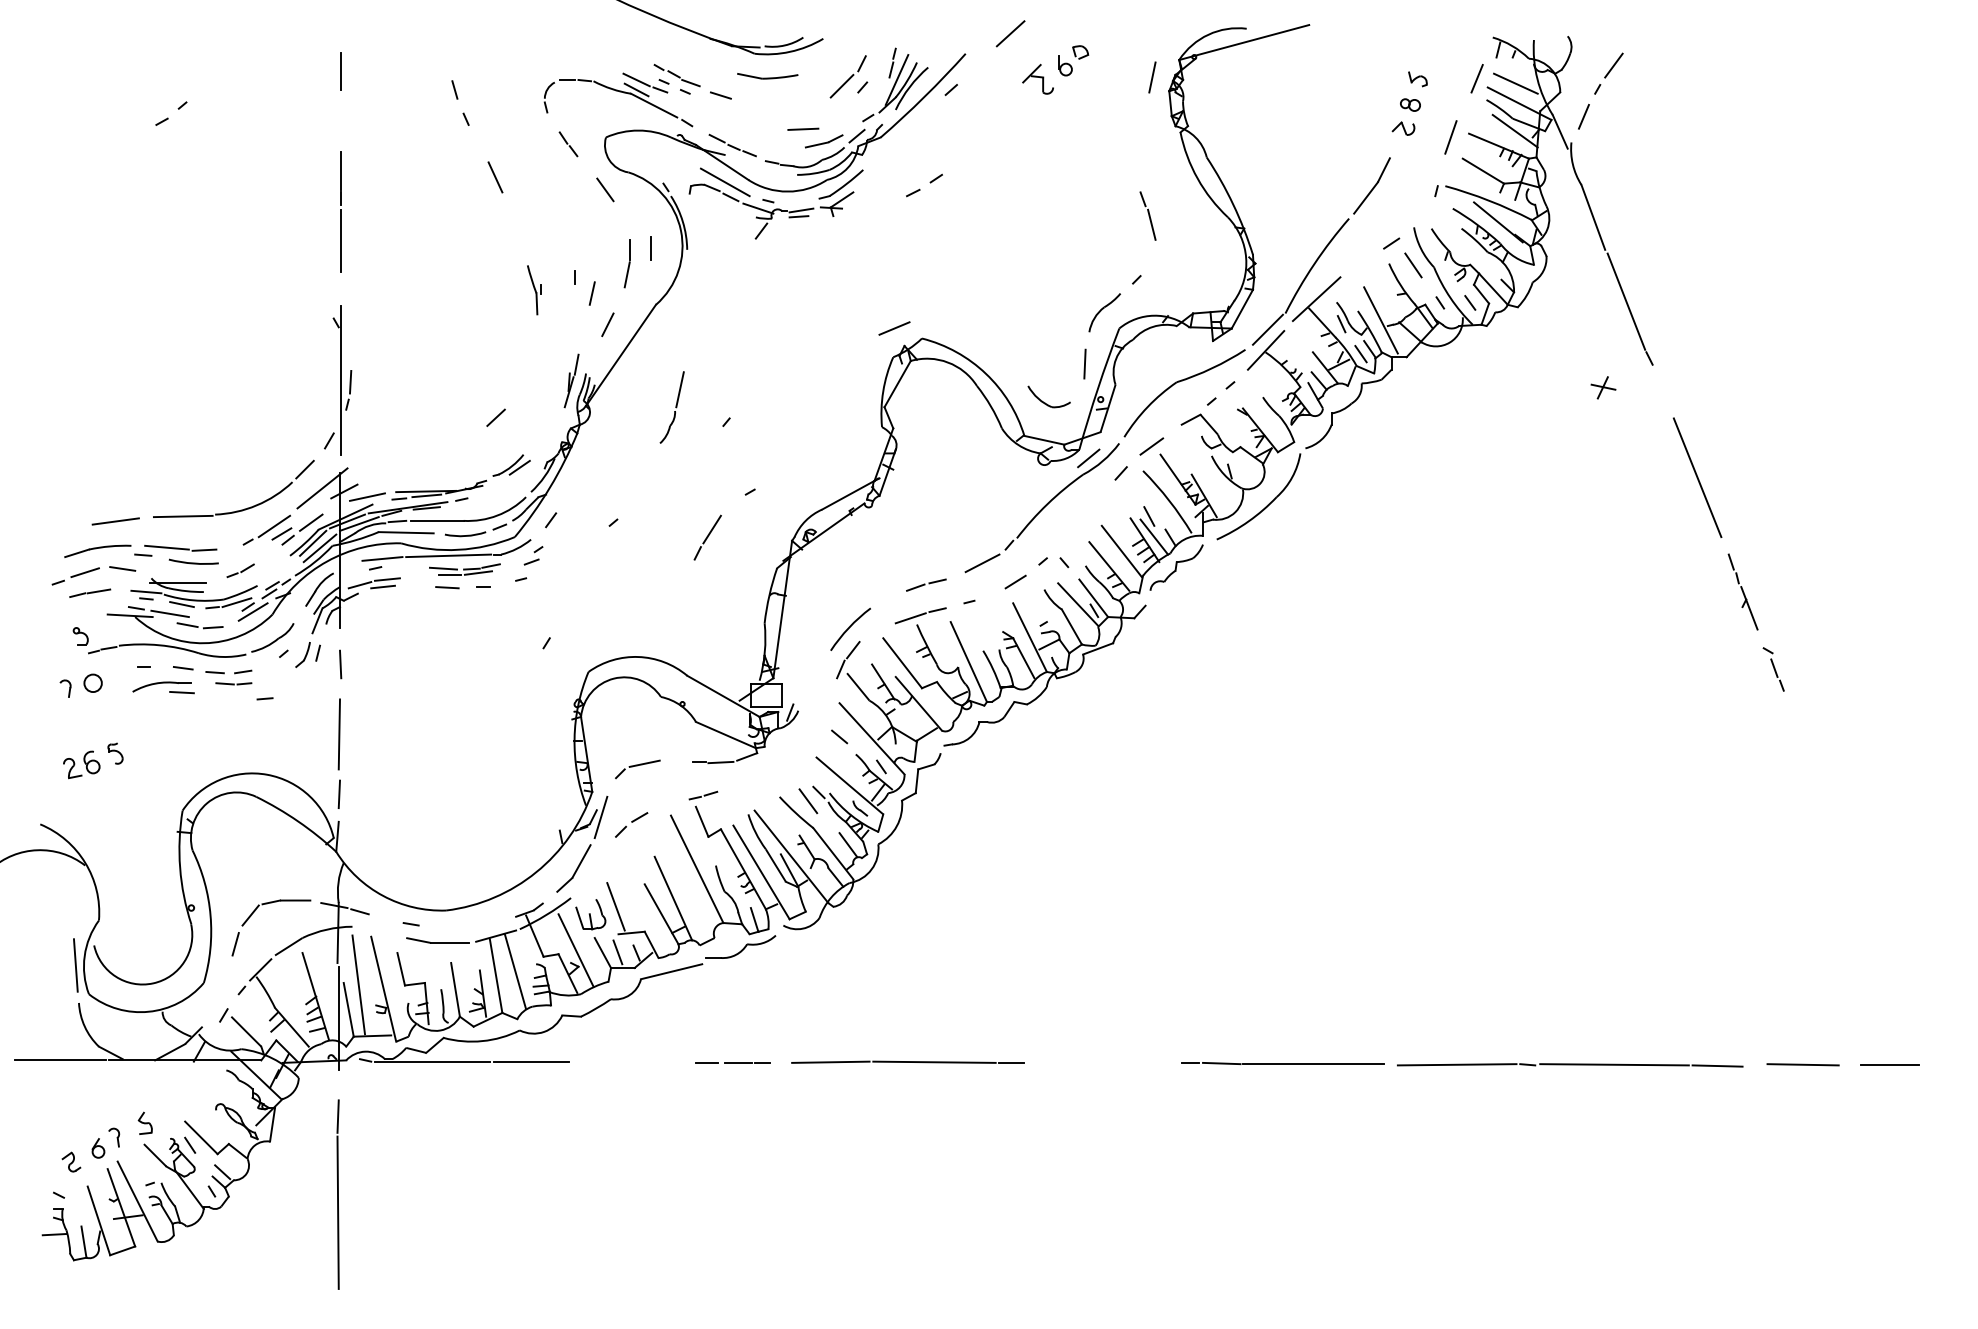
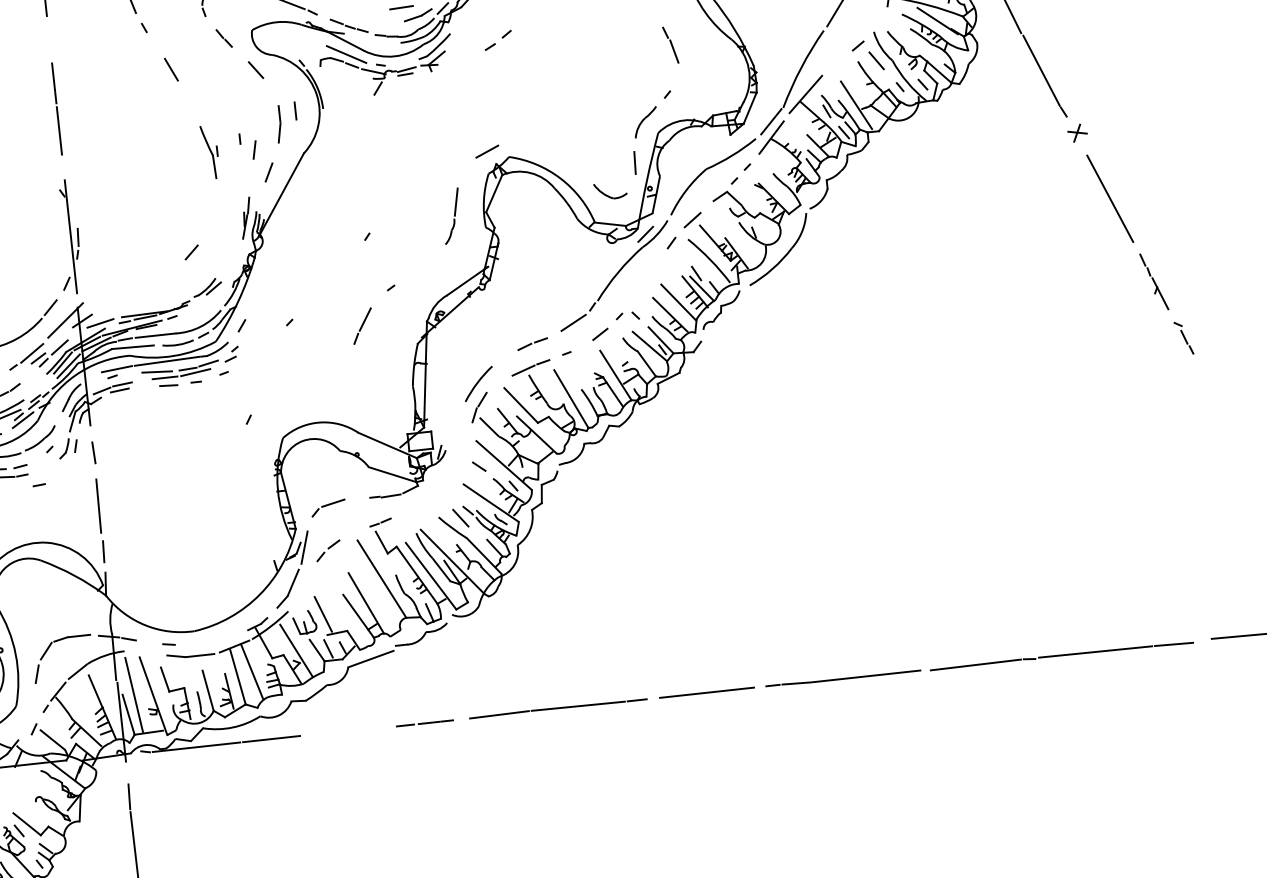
part: (534, 289) -> (210, 151), size x1.43
part: (1603, 387) -> (1077, 132), moved
part: (671, 407) -> (451, 216), moved
part: (464, 569) -> (180, 370), size x1.43
line: (1103, 1062) -> (706, 692), added

